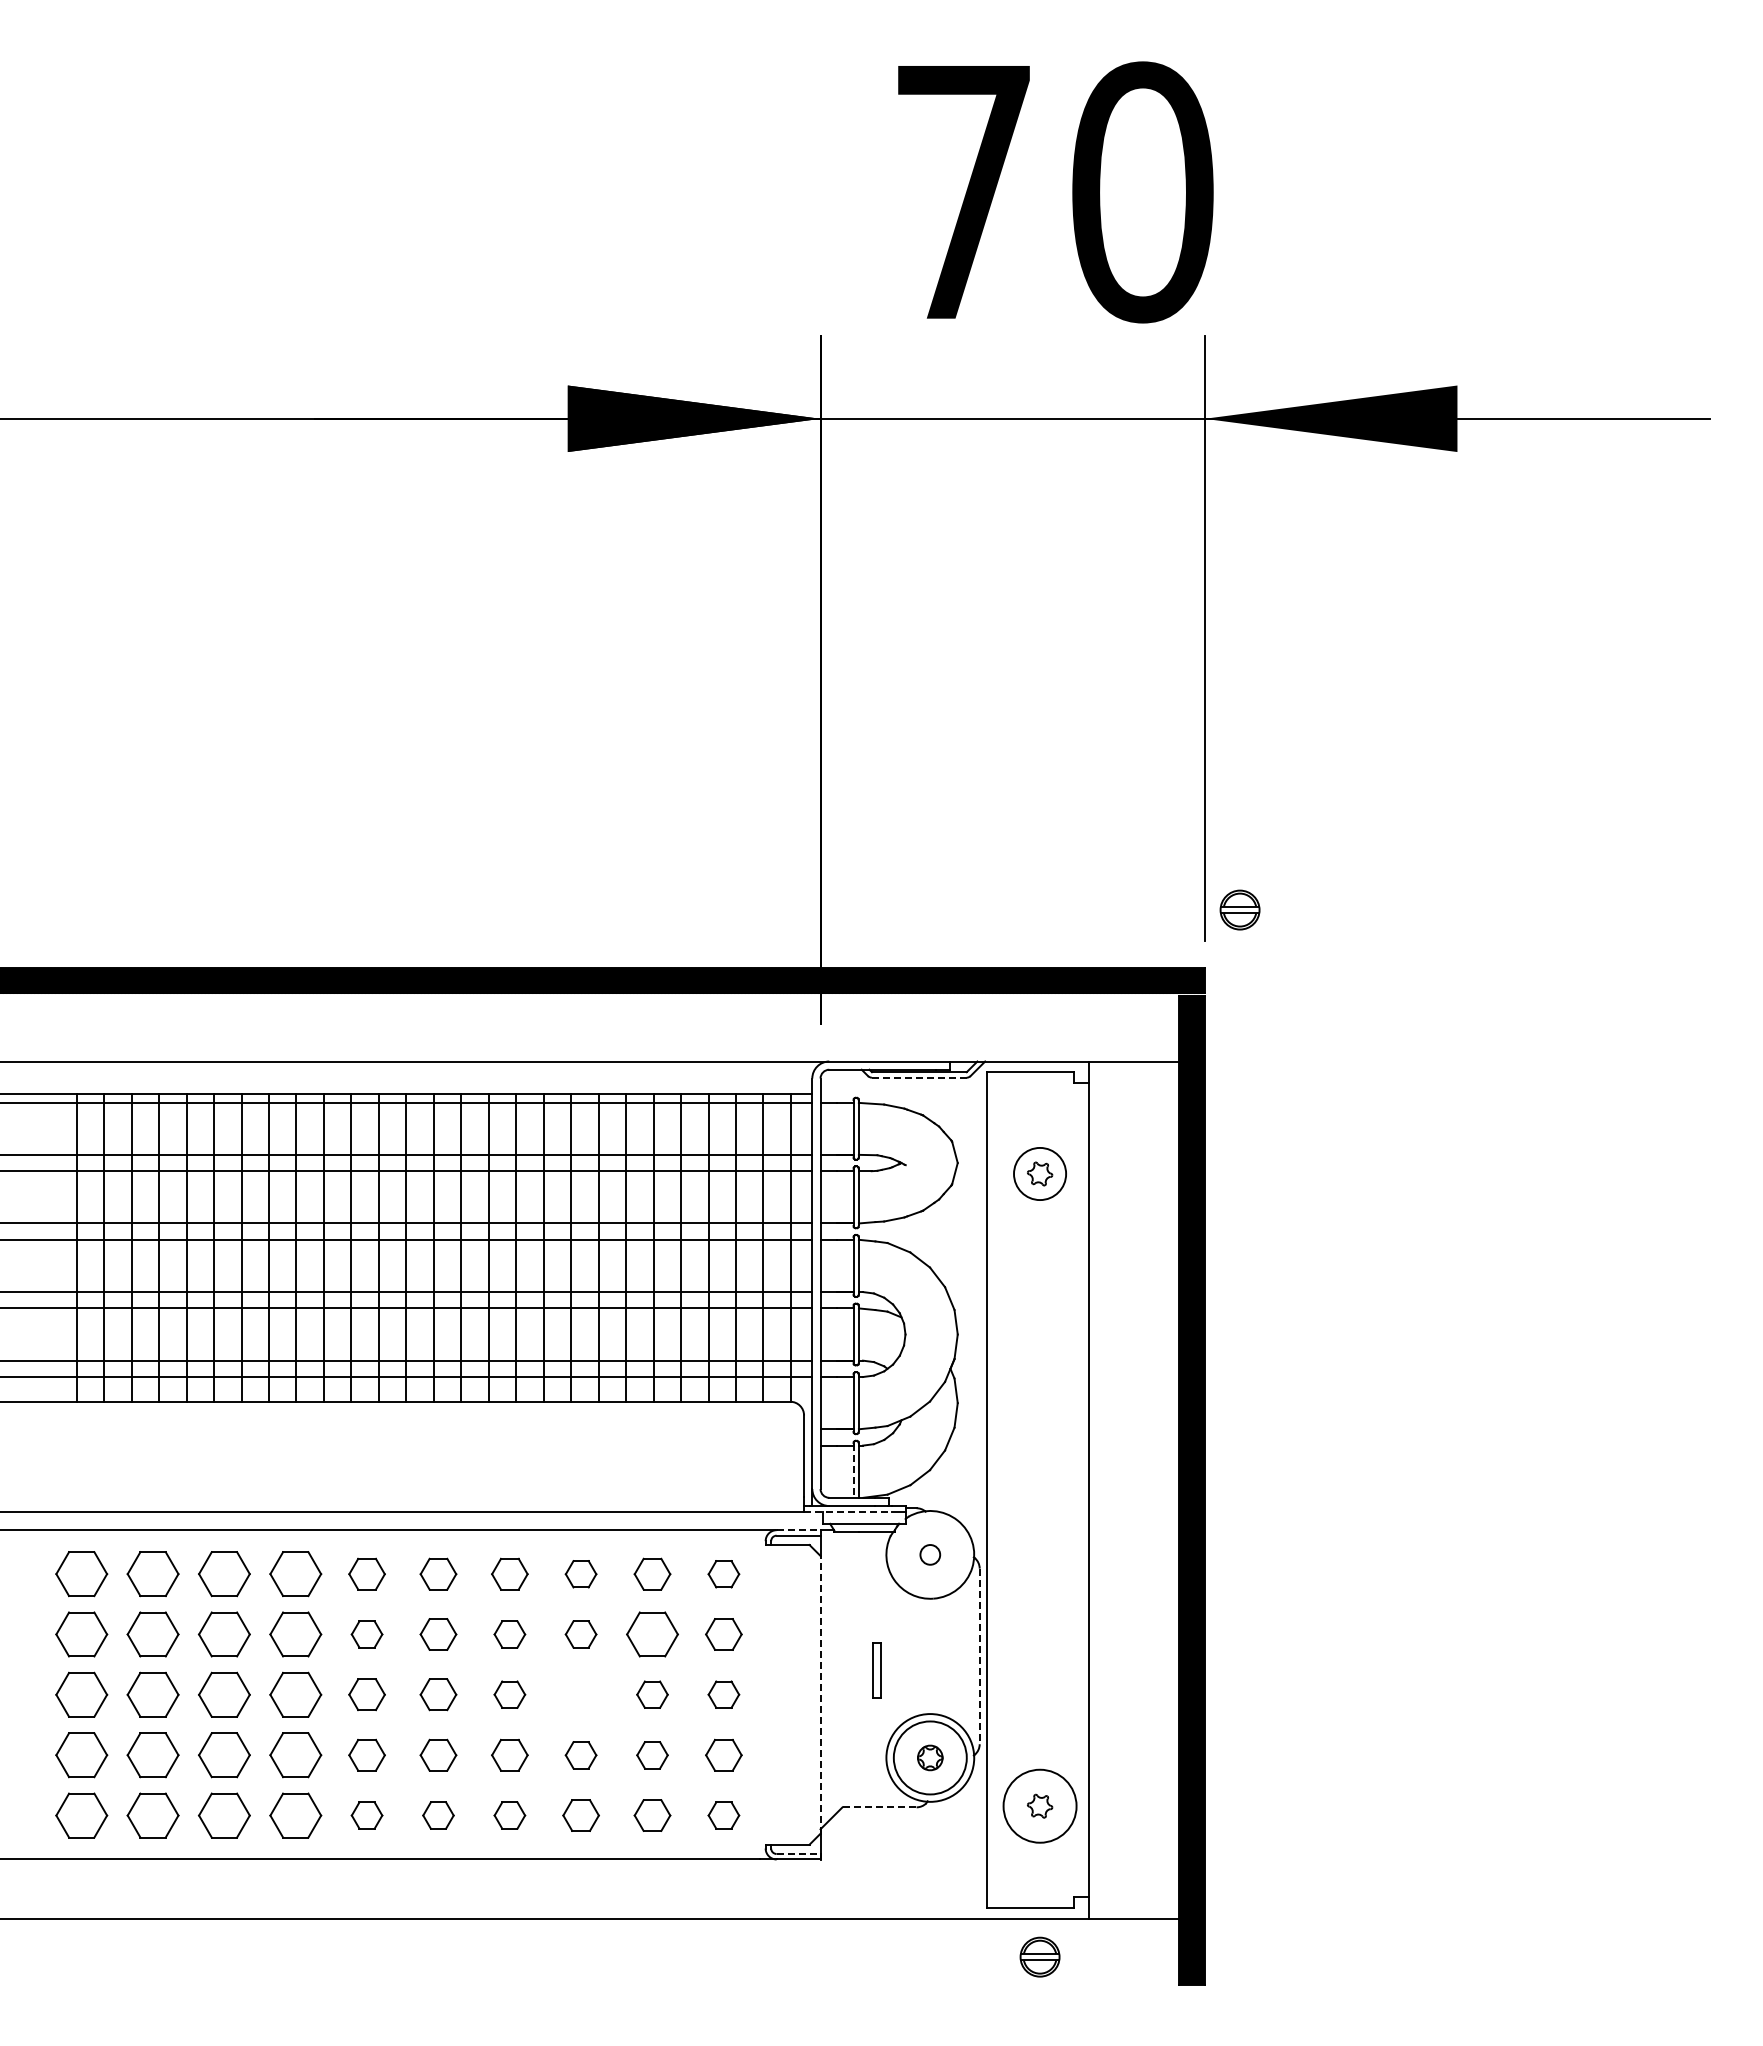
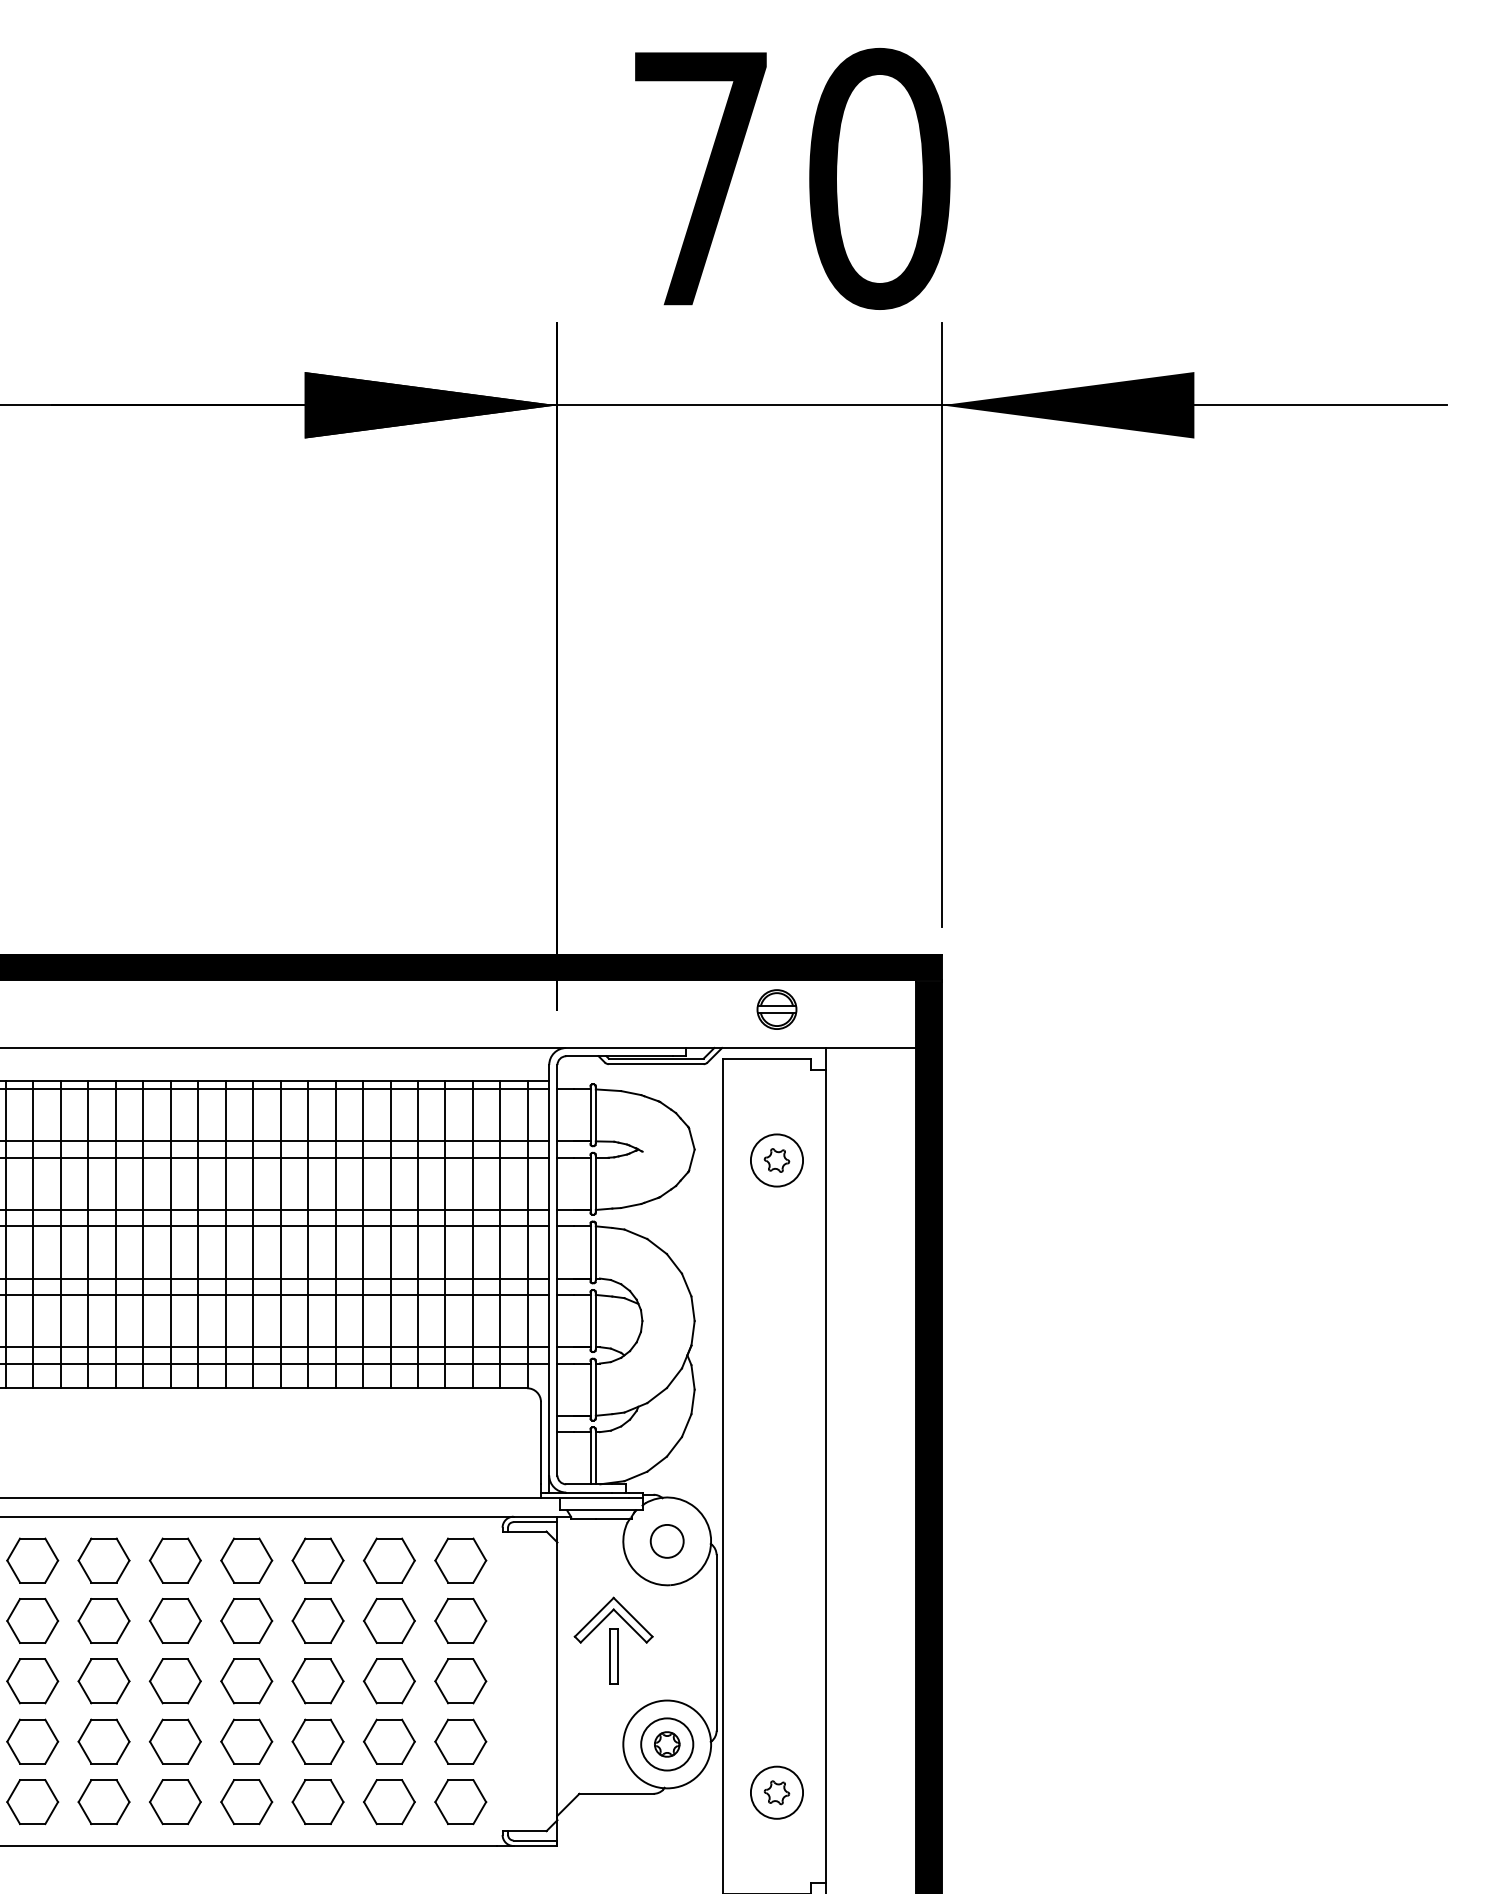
part: (1239, 909) -> (776, 1009), moved
line: (919, 1077) -> (656, 1064), dashed -> solid
line: (853, 1470) -> (590, 1457), dashed -> solid
line: (847, 1511) -> (584, 1498), dashed -> solid
line: (798, 1530) -> (535, 1517), dashed -> solid
circle: (929, 1554) -> (666, 1541), size x1.67
part: (366, 1574) -> (103, 1561), size x1.43
part: (438, 1574) -> (175, 1561), size x1.43
part: (509, 1574) -> (246, 1561), size x1.43
part: (580, 1574) -> (317, 1561), size x1.67
part: (652, 1574) -> (389, 1561), size x1.43
part: (723, 1574) -> (460, 1561), size x1.67
part: (872, 1628) -> (609, 1615), added
part: (366, 1634) -> (103, 1621), size x1.67
part: (438, 1634) -> (175, 1621), size x1.43
part: (509, 1634) -> (246, 1621), size x1.67
part: (580, 1634) -> (317, 1621), size x1.67
part: (723, 1634) -> (460, 1621), size x1.43
line: (979, 1656) -> (716, 1643), dashed -> solid
part: (366, 1694) -> (103, 1681), size x1.43
part: (438, 1694) -> (175, 1681), size x1.43
part: (509, 1694) -> (246, 1681), size x1.67
part: (580, 1694) -> (317, 1681), added
part: (652, 1694) -> (389, 1681), size x1.67
part: (723, 1694) -> (460, 1681), size x1.67
line: (820, 1694) -> (557, 1681), dashed -> solid
part: (366, 1755) -> (103, 1742), size x1.43
part: (438, 1755) -> (175, 1742), size x1.43
part: (509, 1755) -> (246, 1742), size x1.43
part: (580, 1755) -> (317, 1742), size x1.67
part: (652, 1755) -> (389, 1742), size x1.67
part: (723, 1755) -> (460, 1742), size x1.43
circle: (930, 1757) -> (667, 1744), size x0.71
circle: (1040, 1806) -> (777, 1793), size x0.71
line: (880, 1807) -> (617, 1794), dashed -> solid
part: (366, 1815) -> (103, 1802), size x1.67
part: (438, 1815) -> (175, 1802), size x1.67
part: (509, 1815) -> (246, 1802), size x1.67
part: (580, 1815) -> (317, 1802), size x1.43
part: (652, 1815) -> (389, 1802), size x1.43
part: (723, 1815) -> (460, 1802), size x1.67
line: (798, 1854) -> (535, 1841), dashed -> solid

